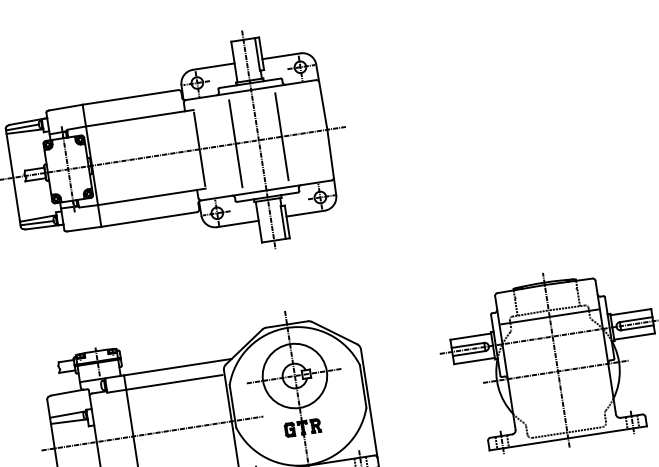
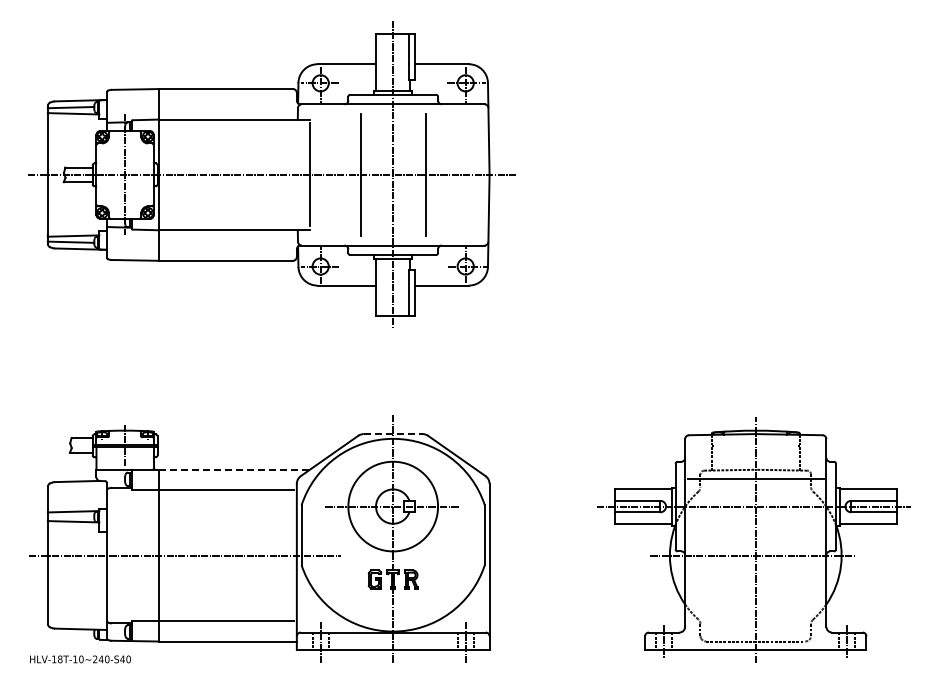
line: (287, 324) -> (393, 434), solid -> dashed
line: (178, 366) -> (234, 469), solid -> dashed

